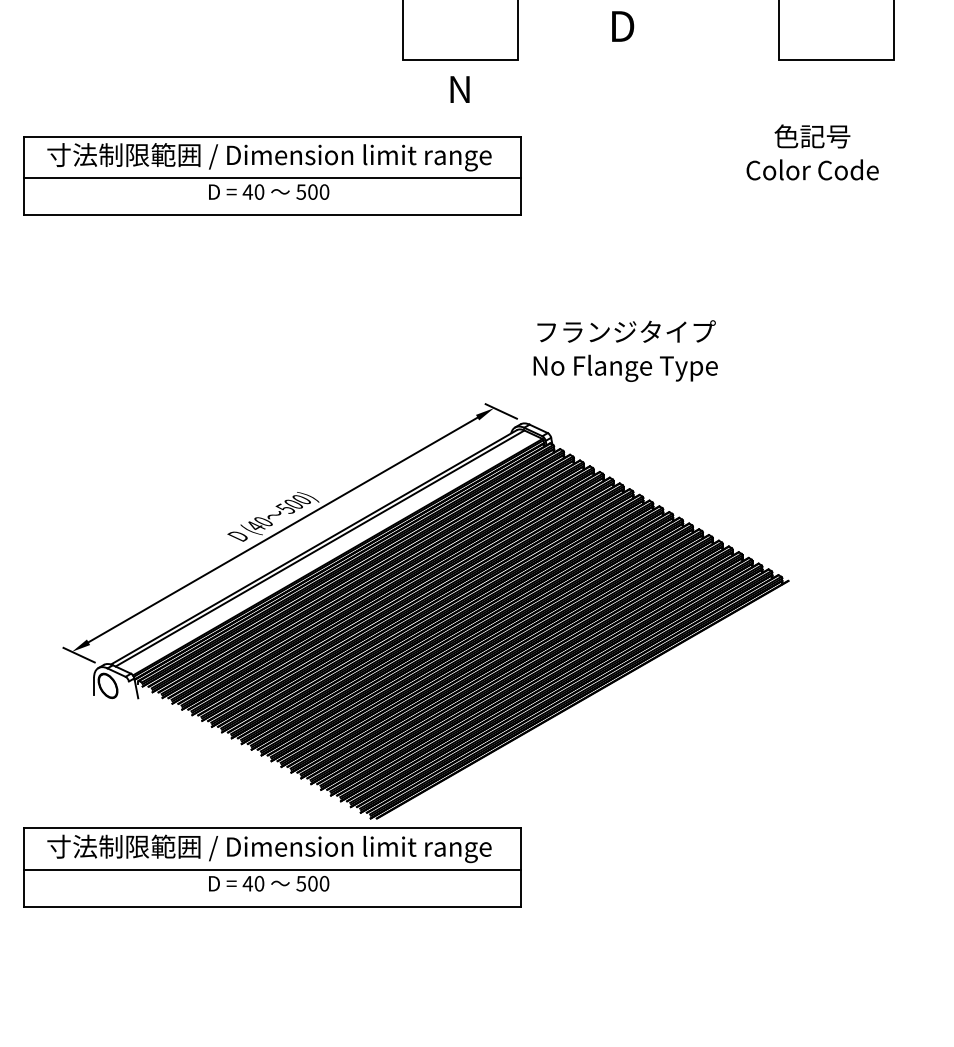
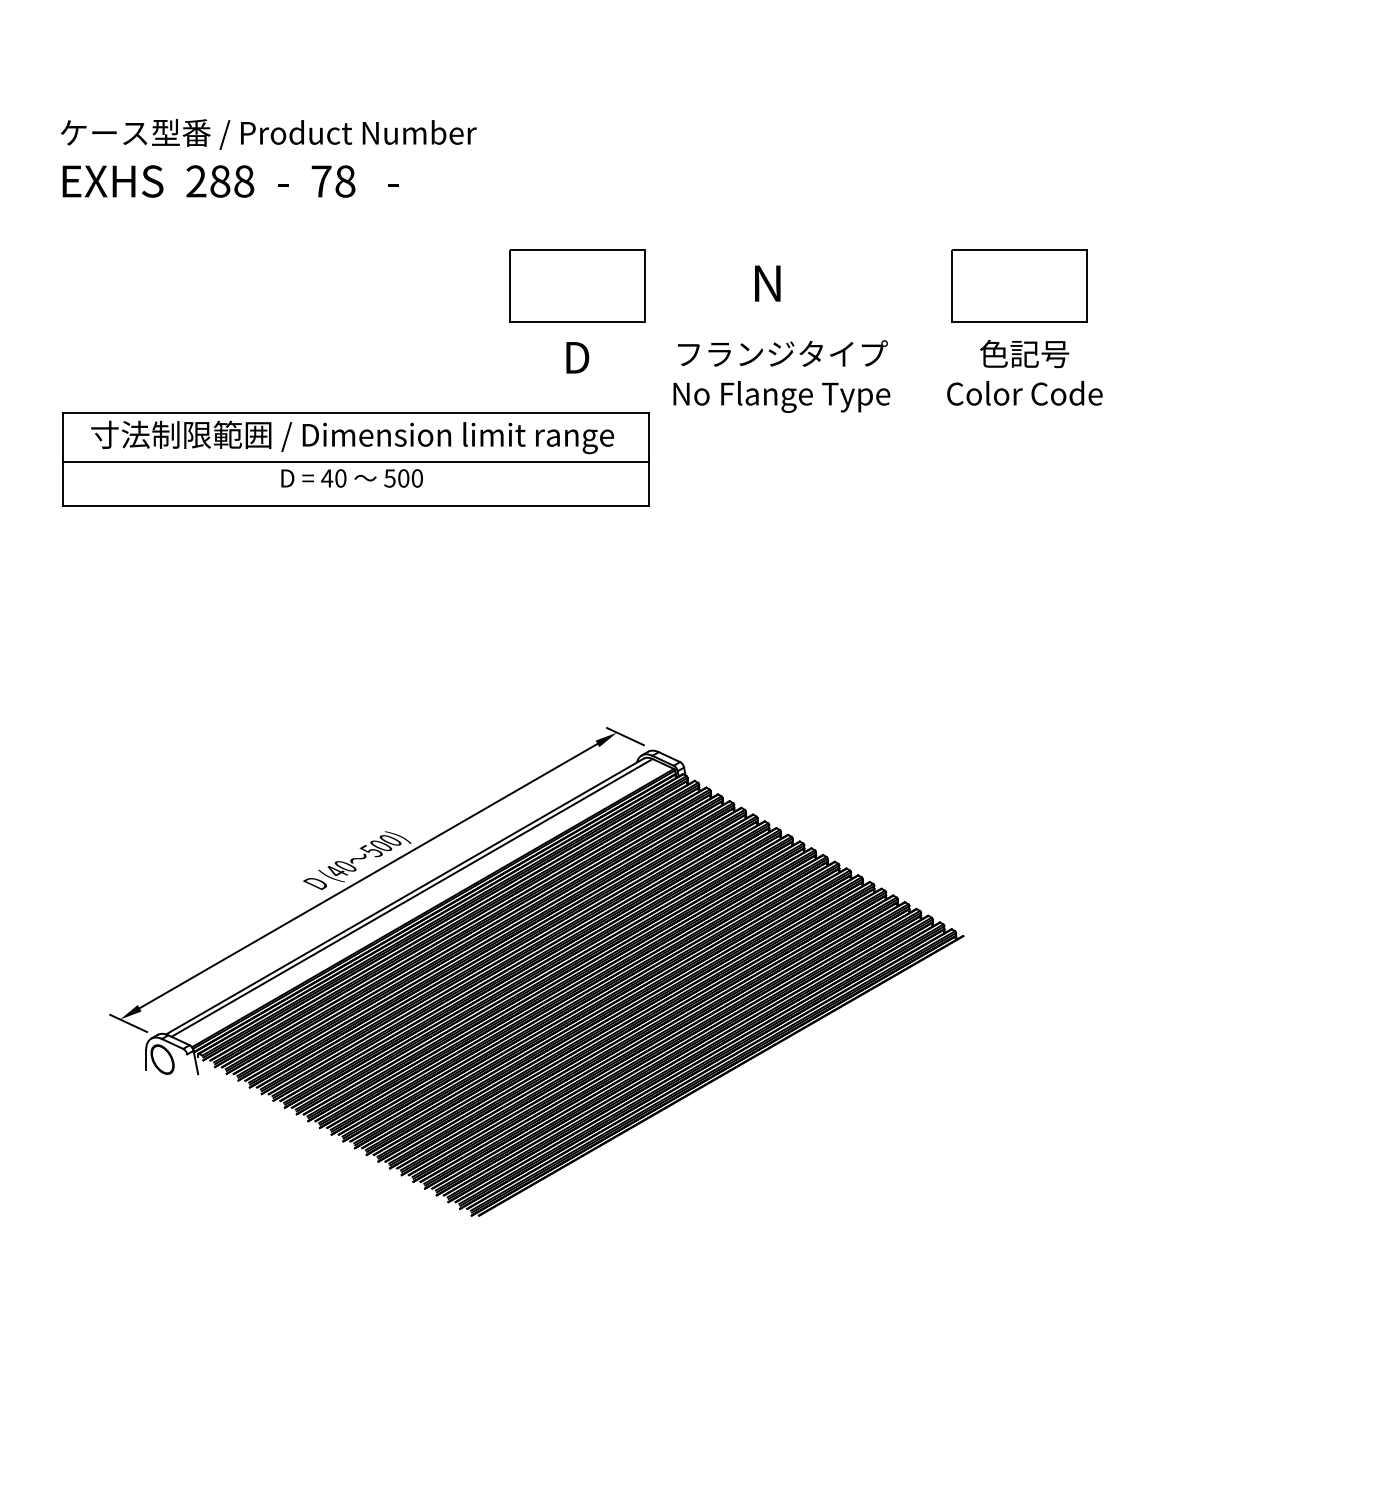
text: (622, 26) -> (768, 283), D -> N
text: (460, 89) -> (577, 357), N -> D
text: (812, 152) -> (1024, 372), moved
text: (625, 351) -> (781, 376), moved
part: (271, 867) -> (355, 1273), removed

